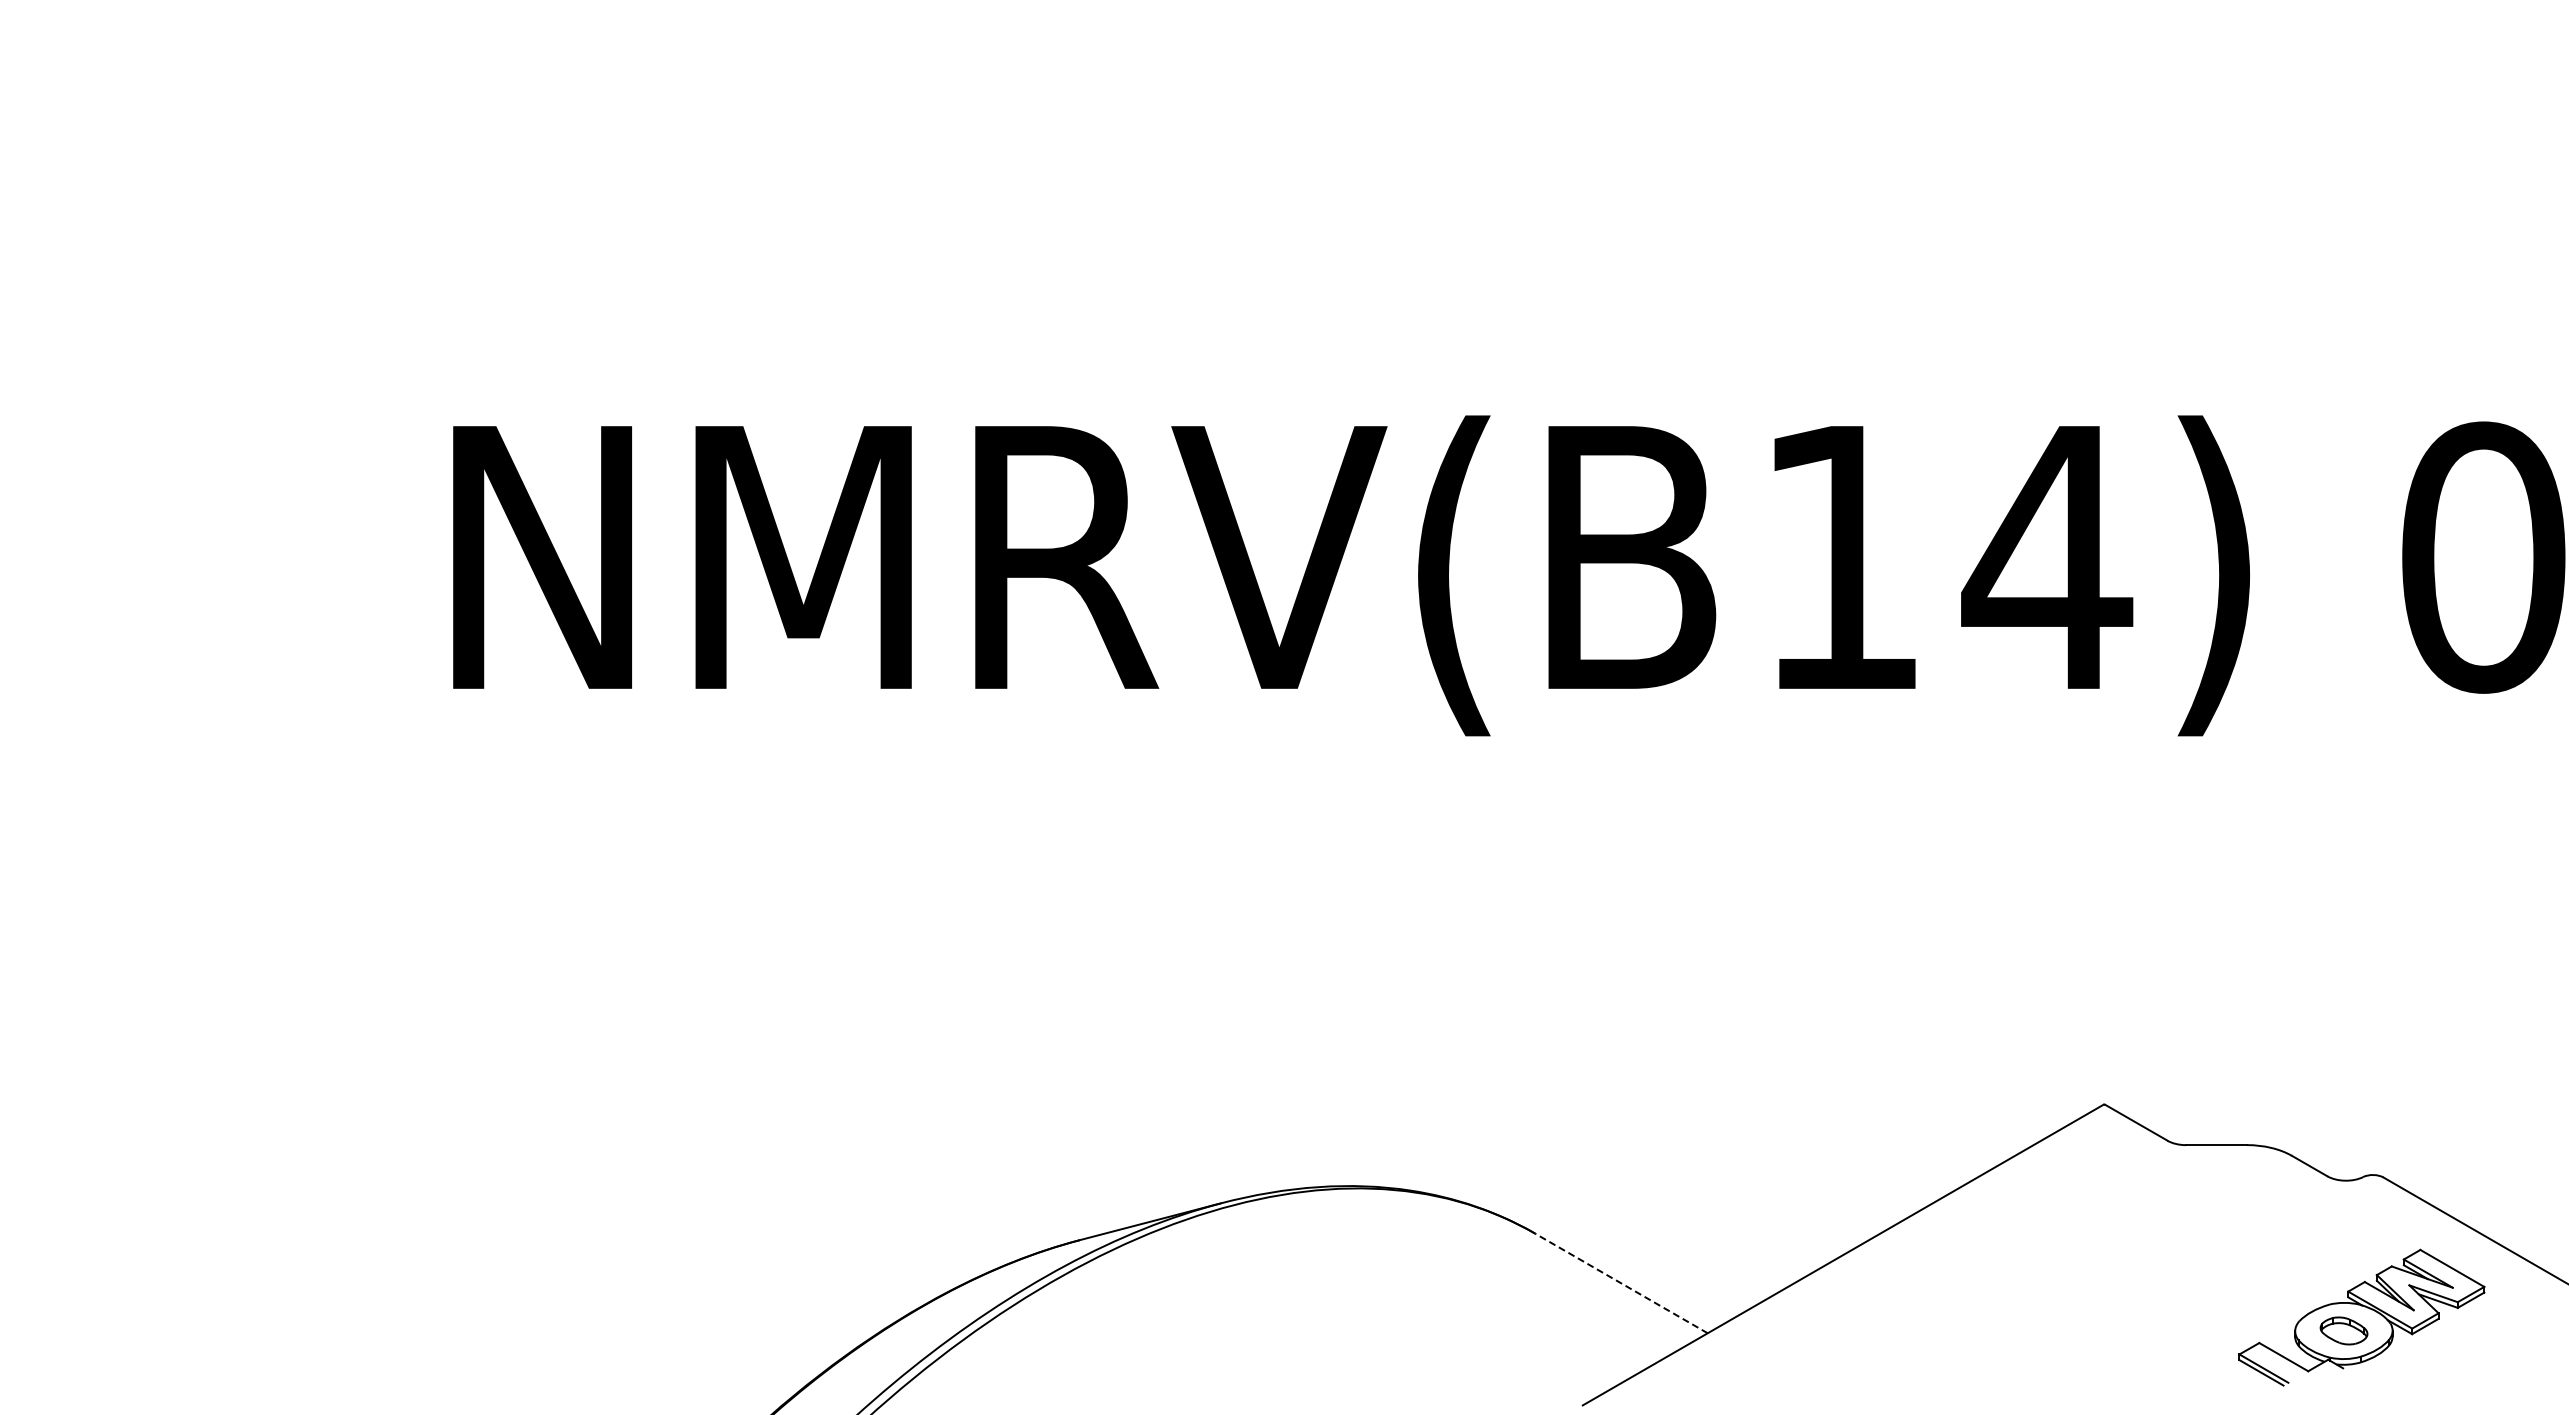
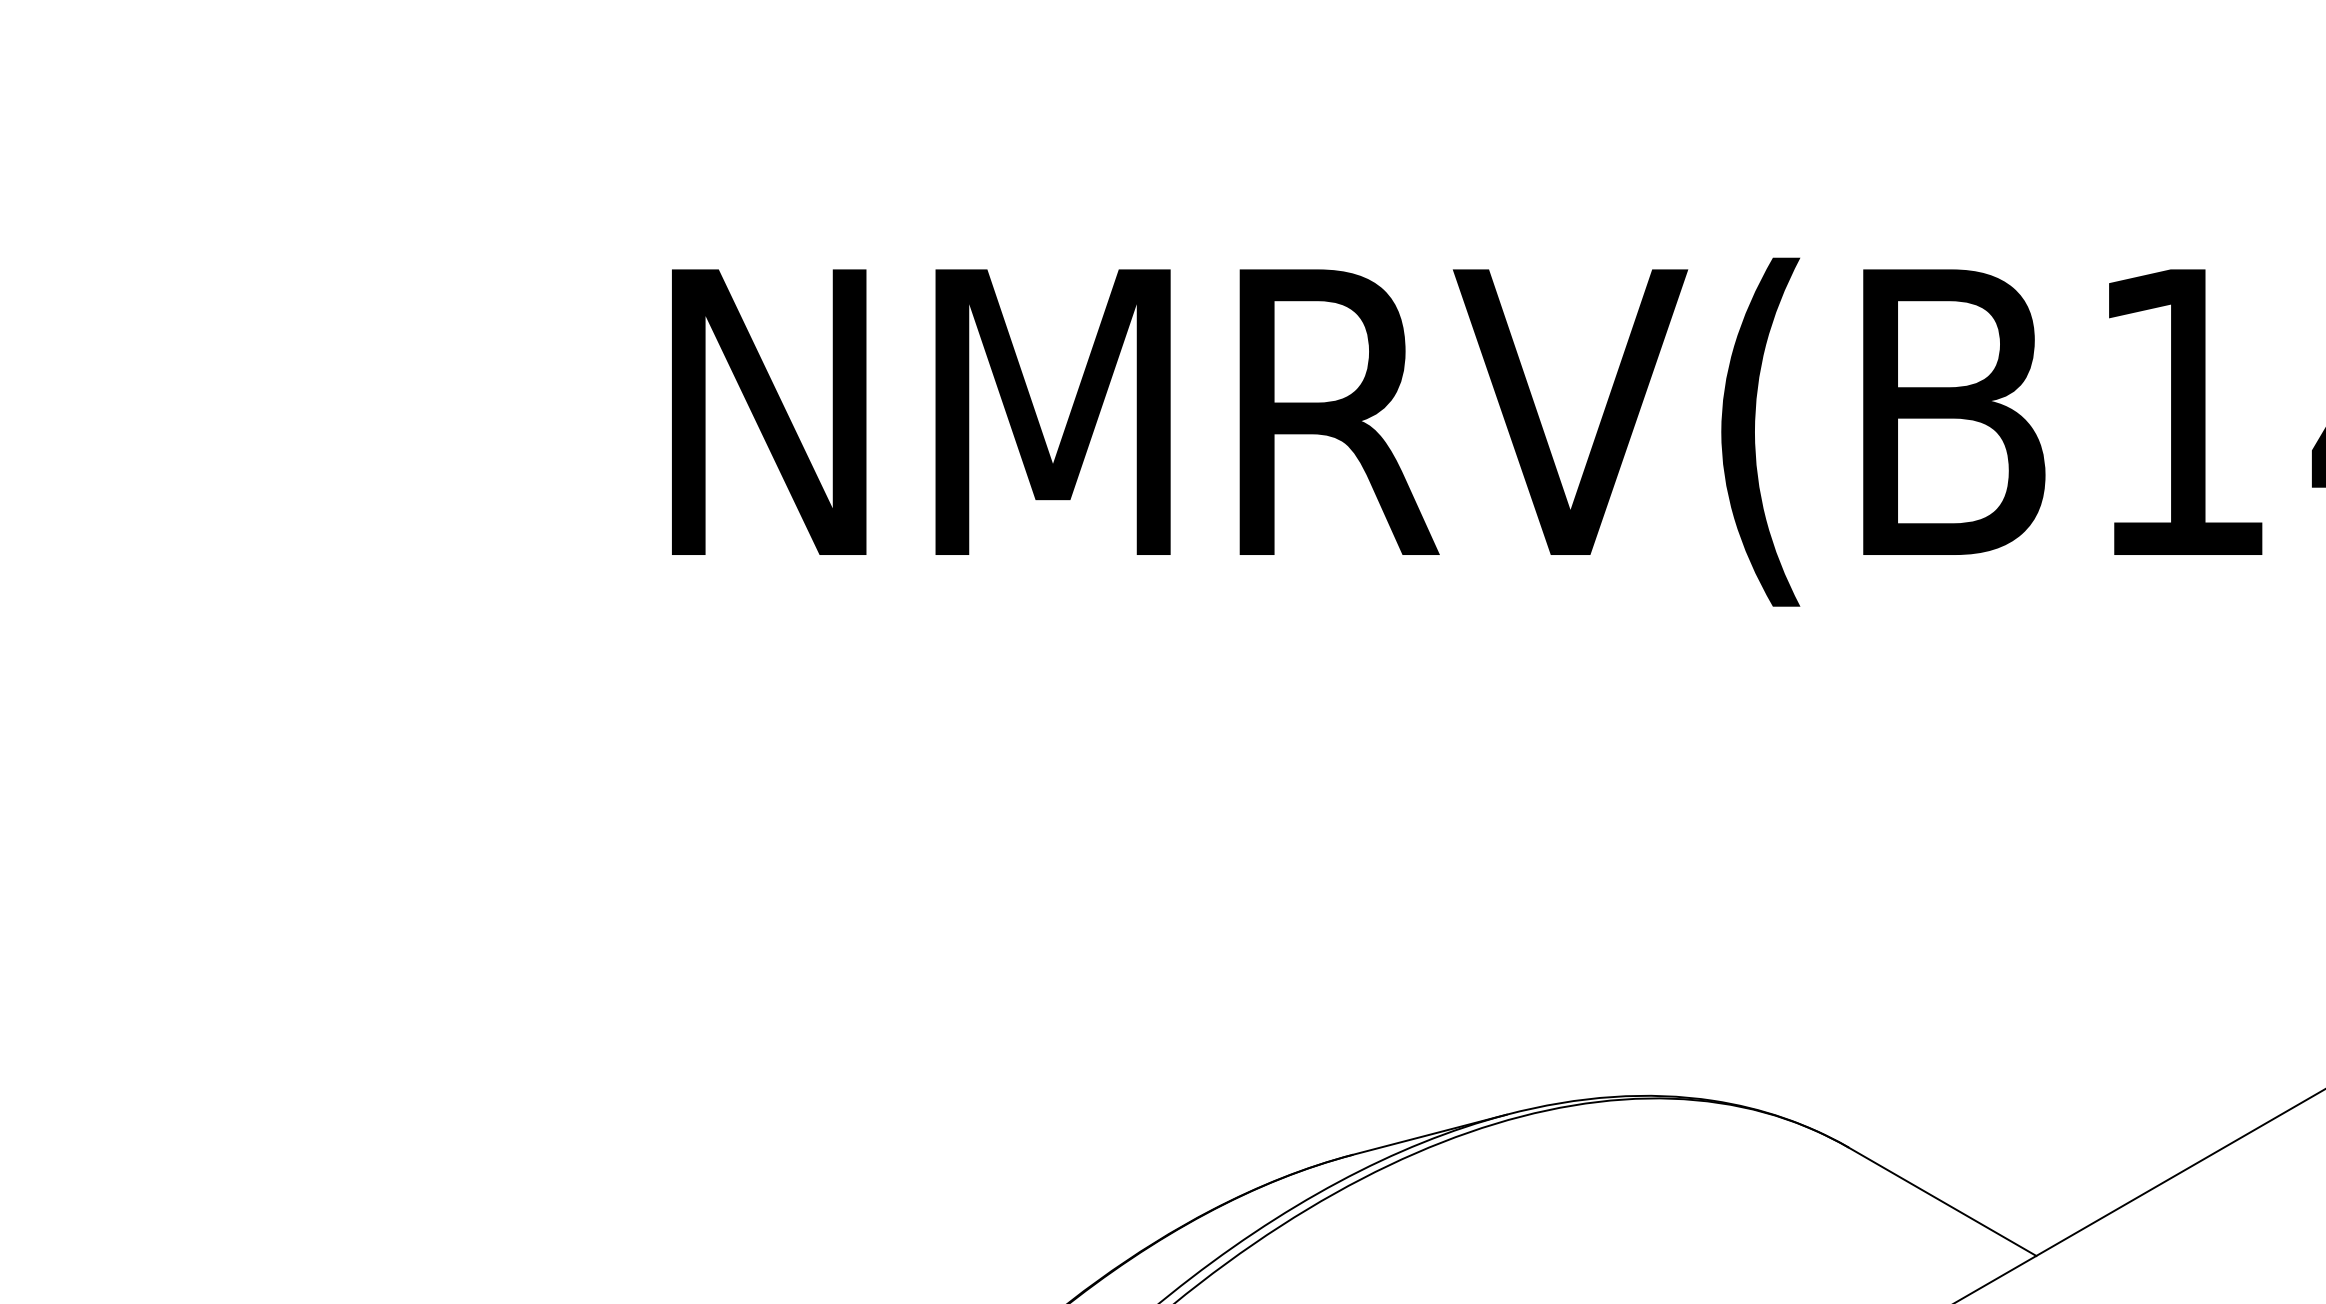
line: (1621, 1283) -> (1942, 1201), dashed -> solid

